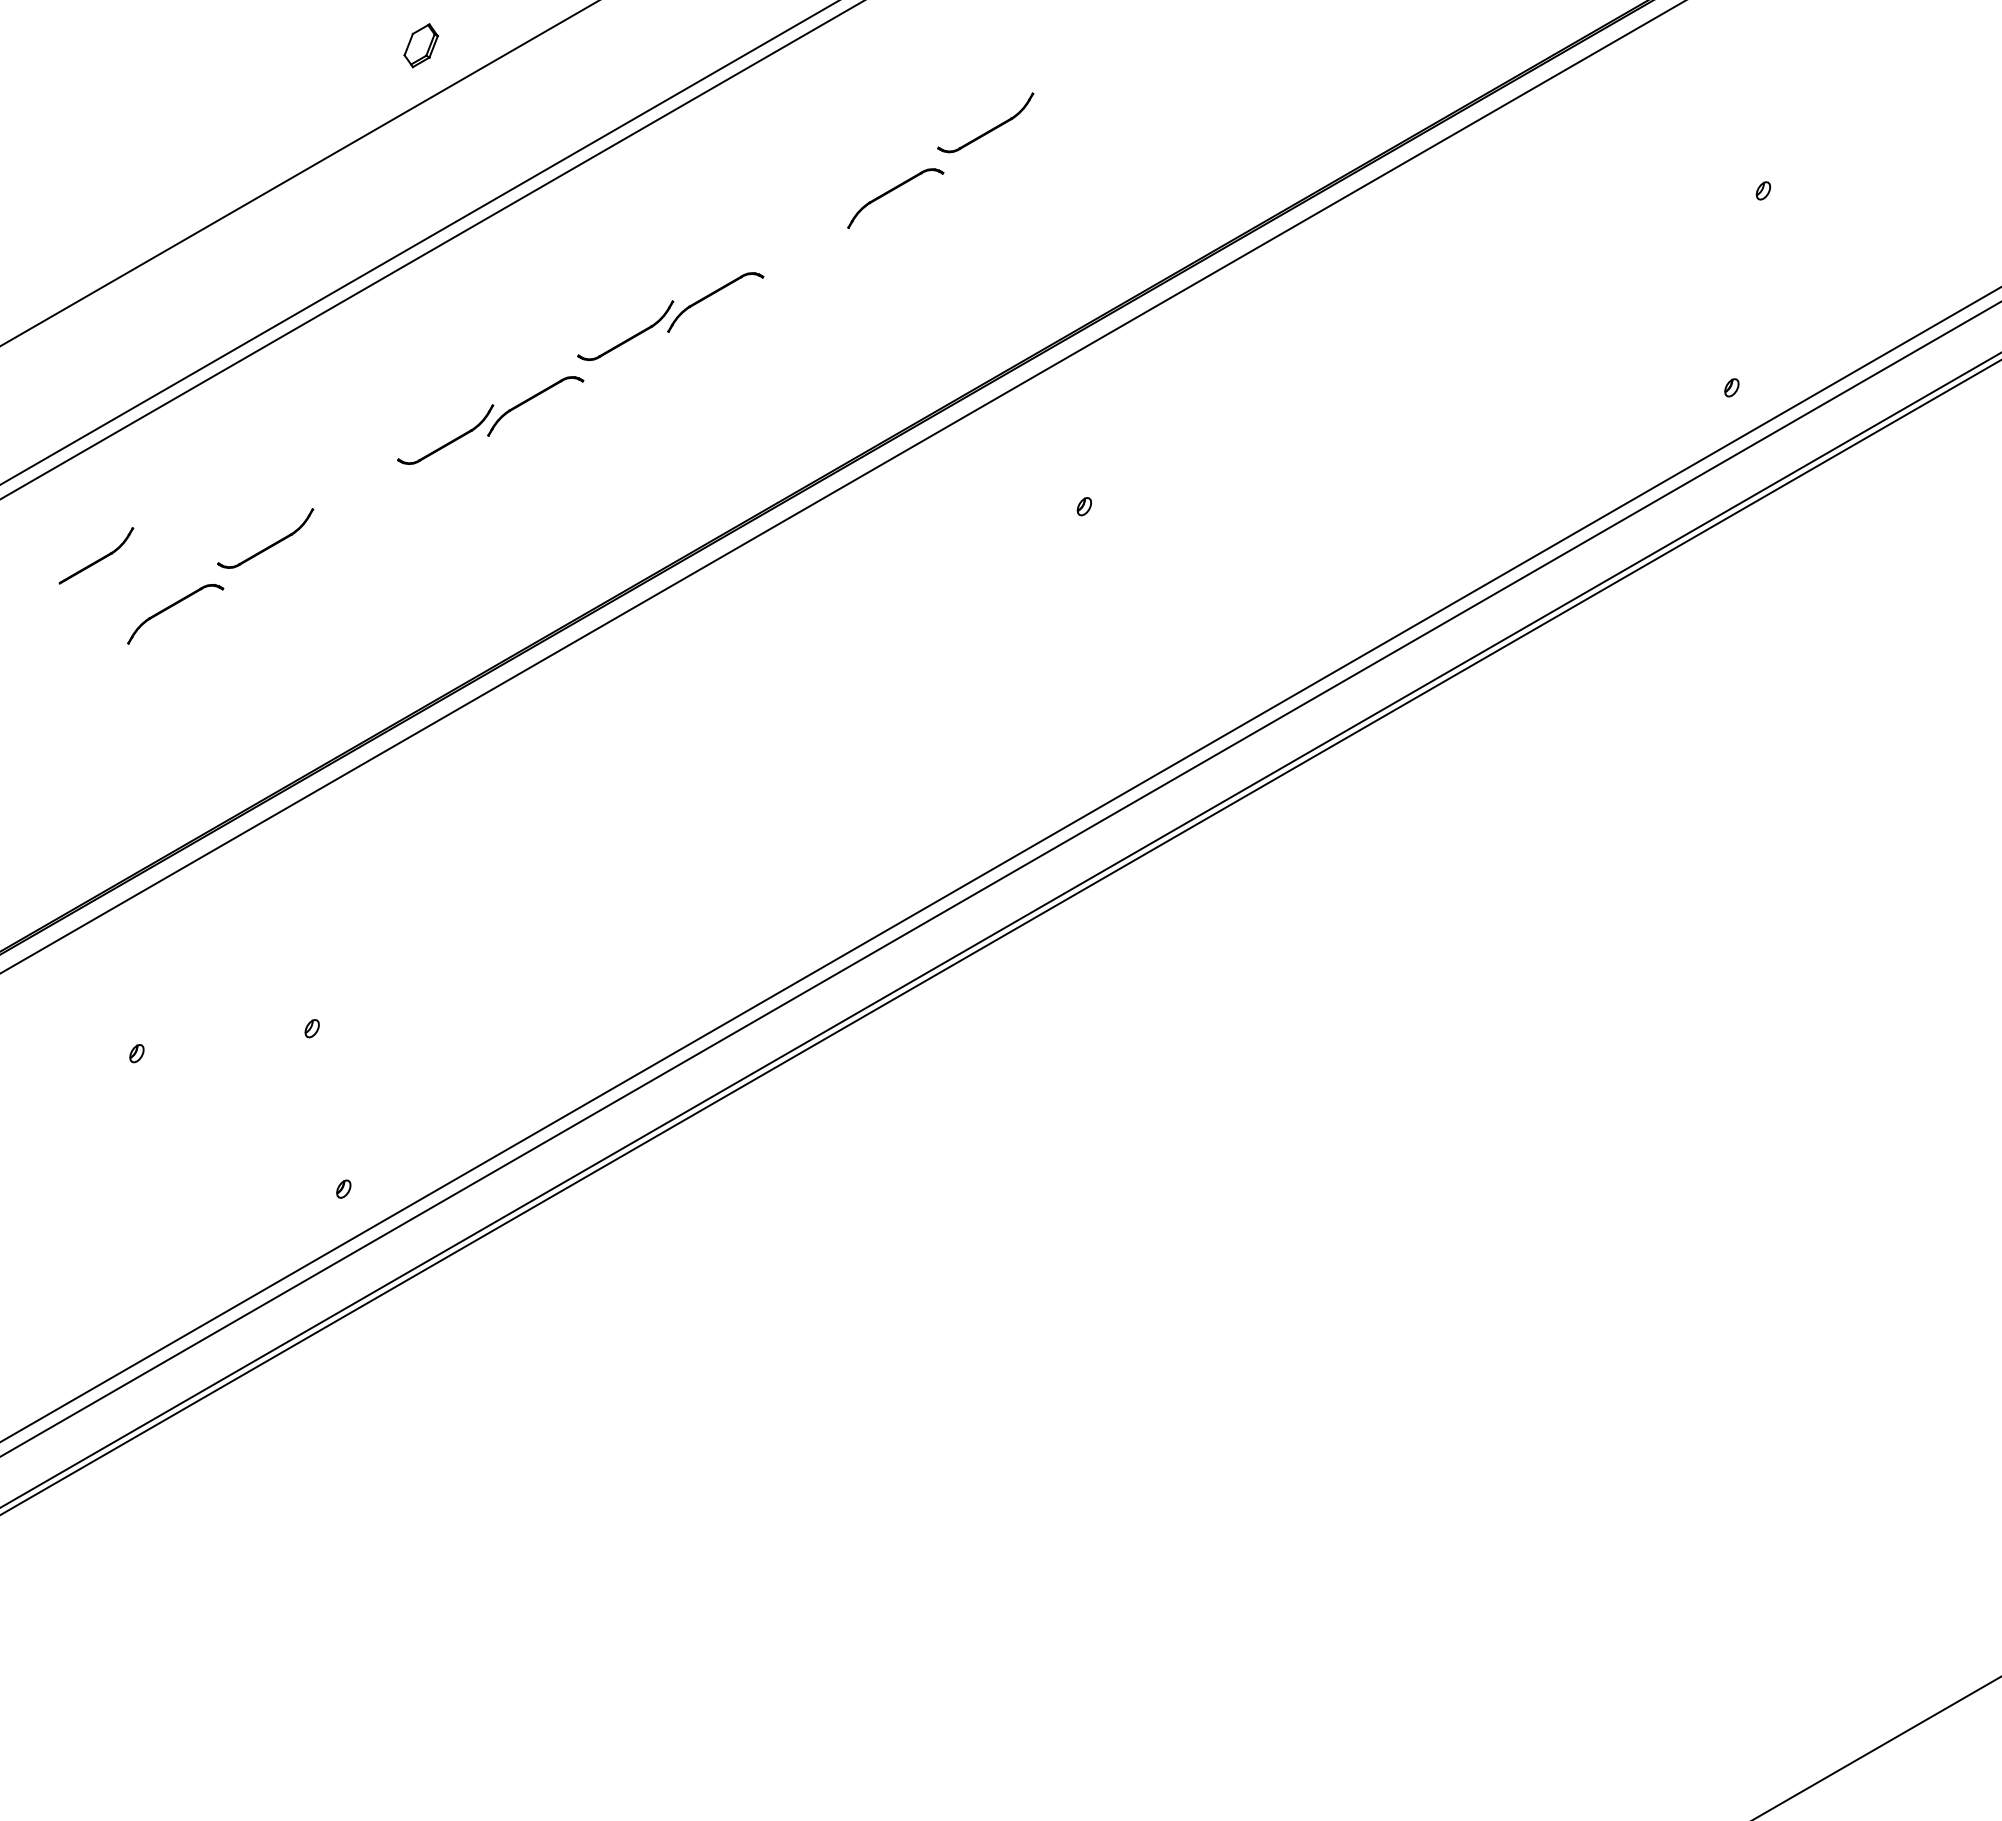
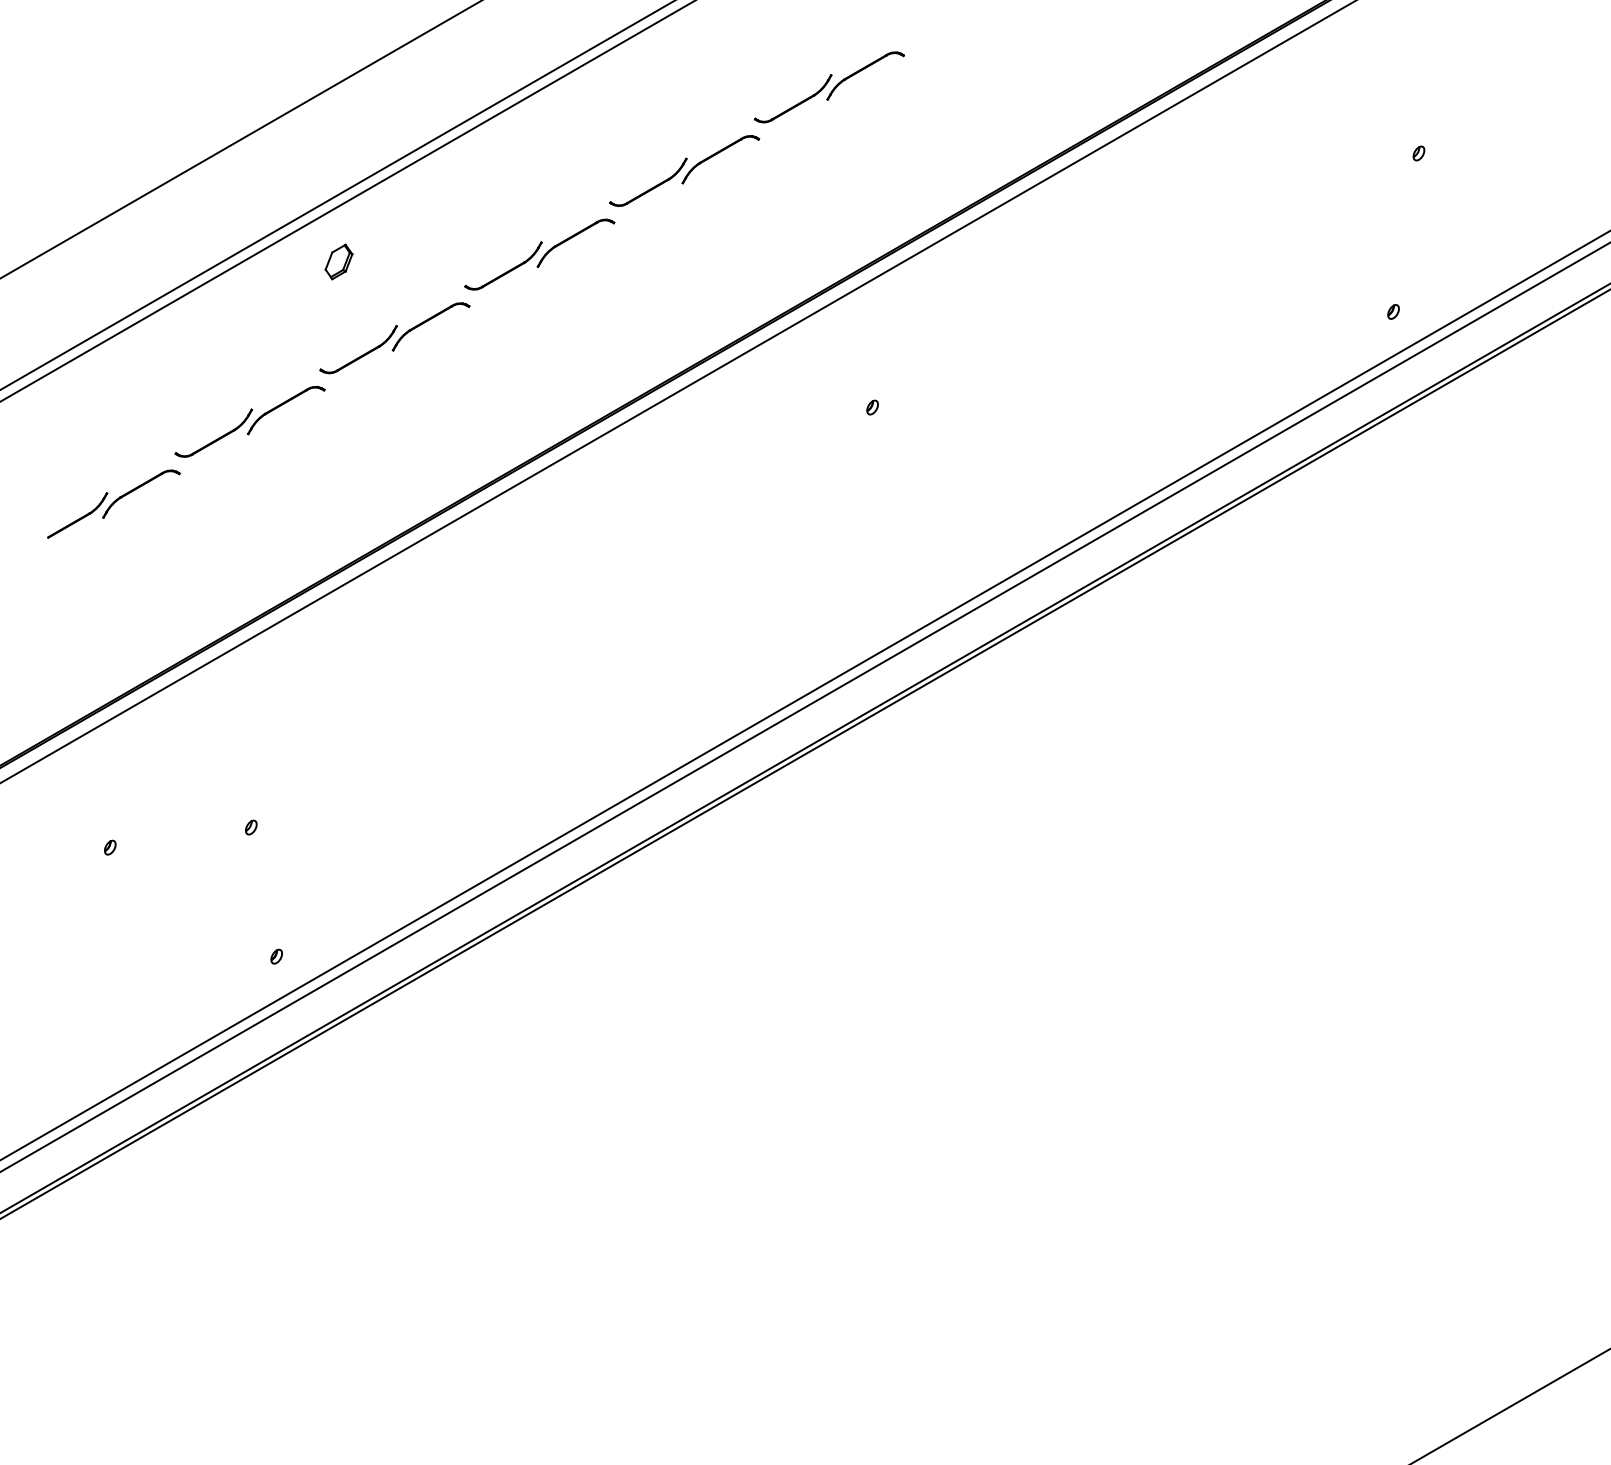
part: (420, 45) -> (338, 261), moved
part: (1072, 87) -> (863, 70), added
part: (811, 232) -> (653, 186), added
part: (351, 503) -> (282, 405), added
part: (96, 555) -> (77, 515), moved

